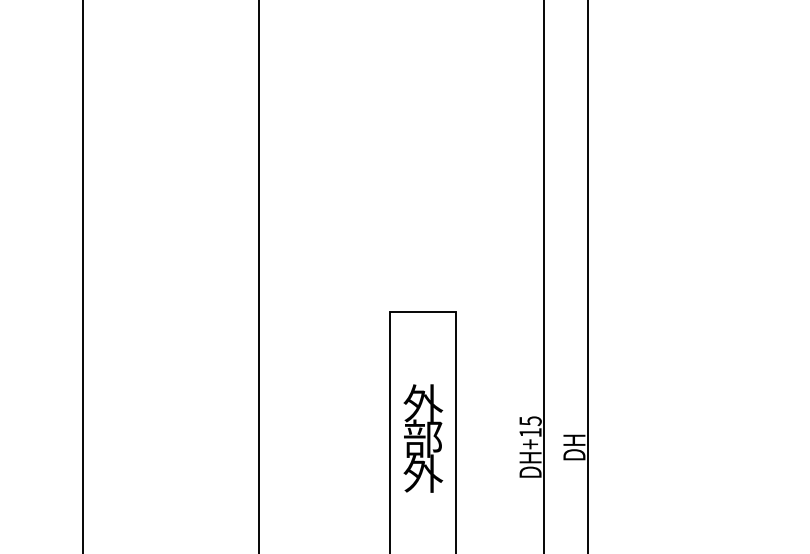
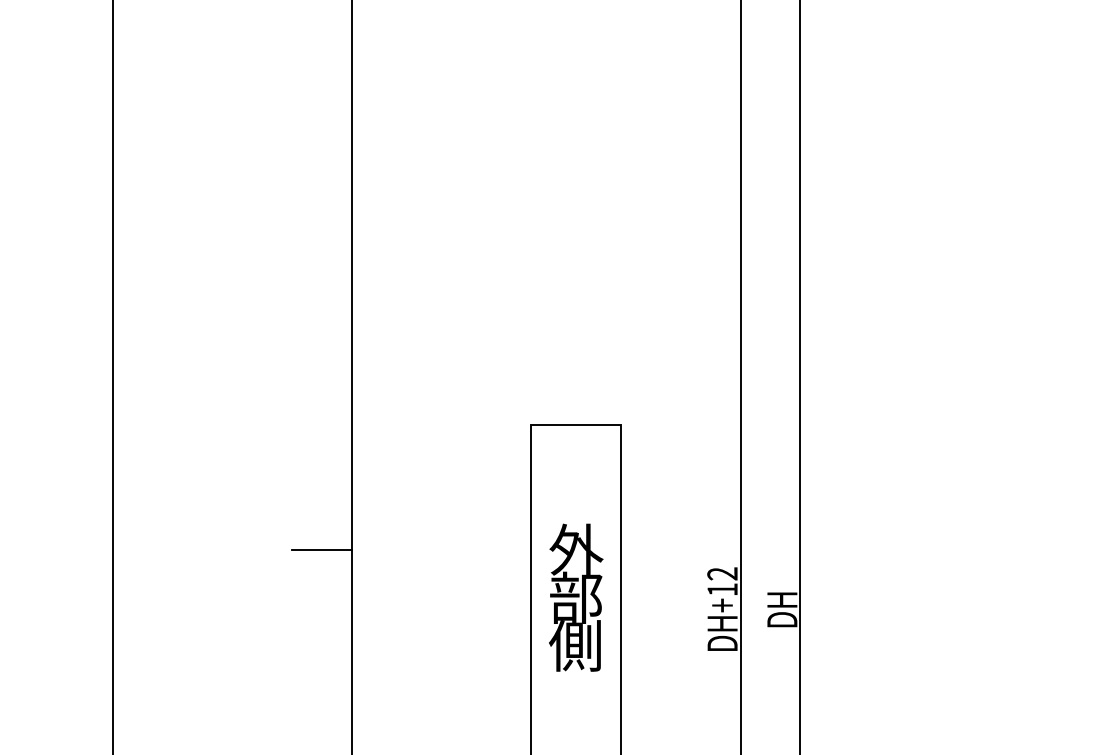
line: (236, 403) -> (322, 550), added
text: (530, 420) -> (722, 573), DH+15 -> DH+12
text: (423, 473) -> (576, 645), 外 -> 側

